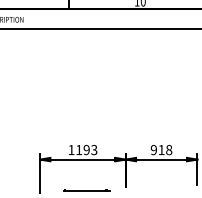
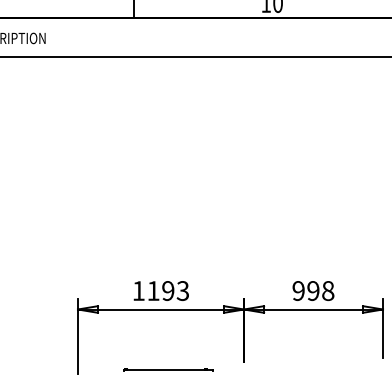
text: (161, 149) -> (313, 289), 918 -> 998

